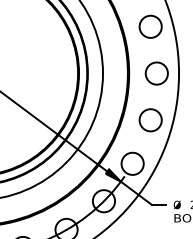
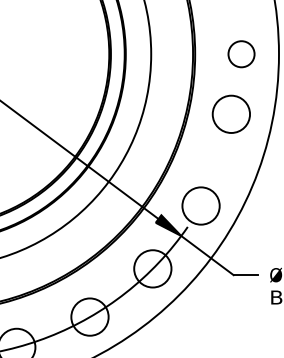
circle: (156, 73) -> (241, 54), size x0.7
circle: (150, 120) -> (231, 114), moved

